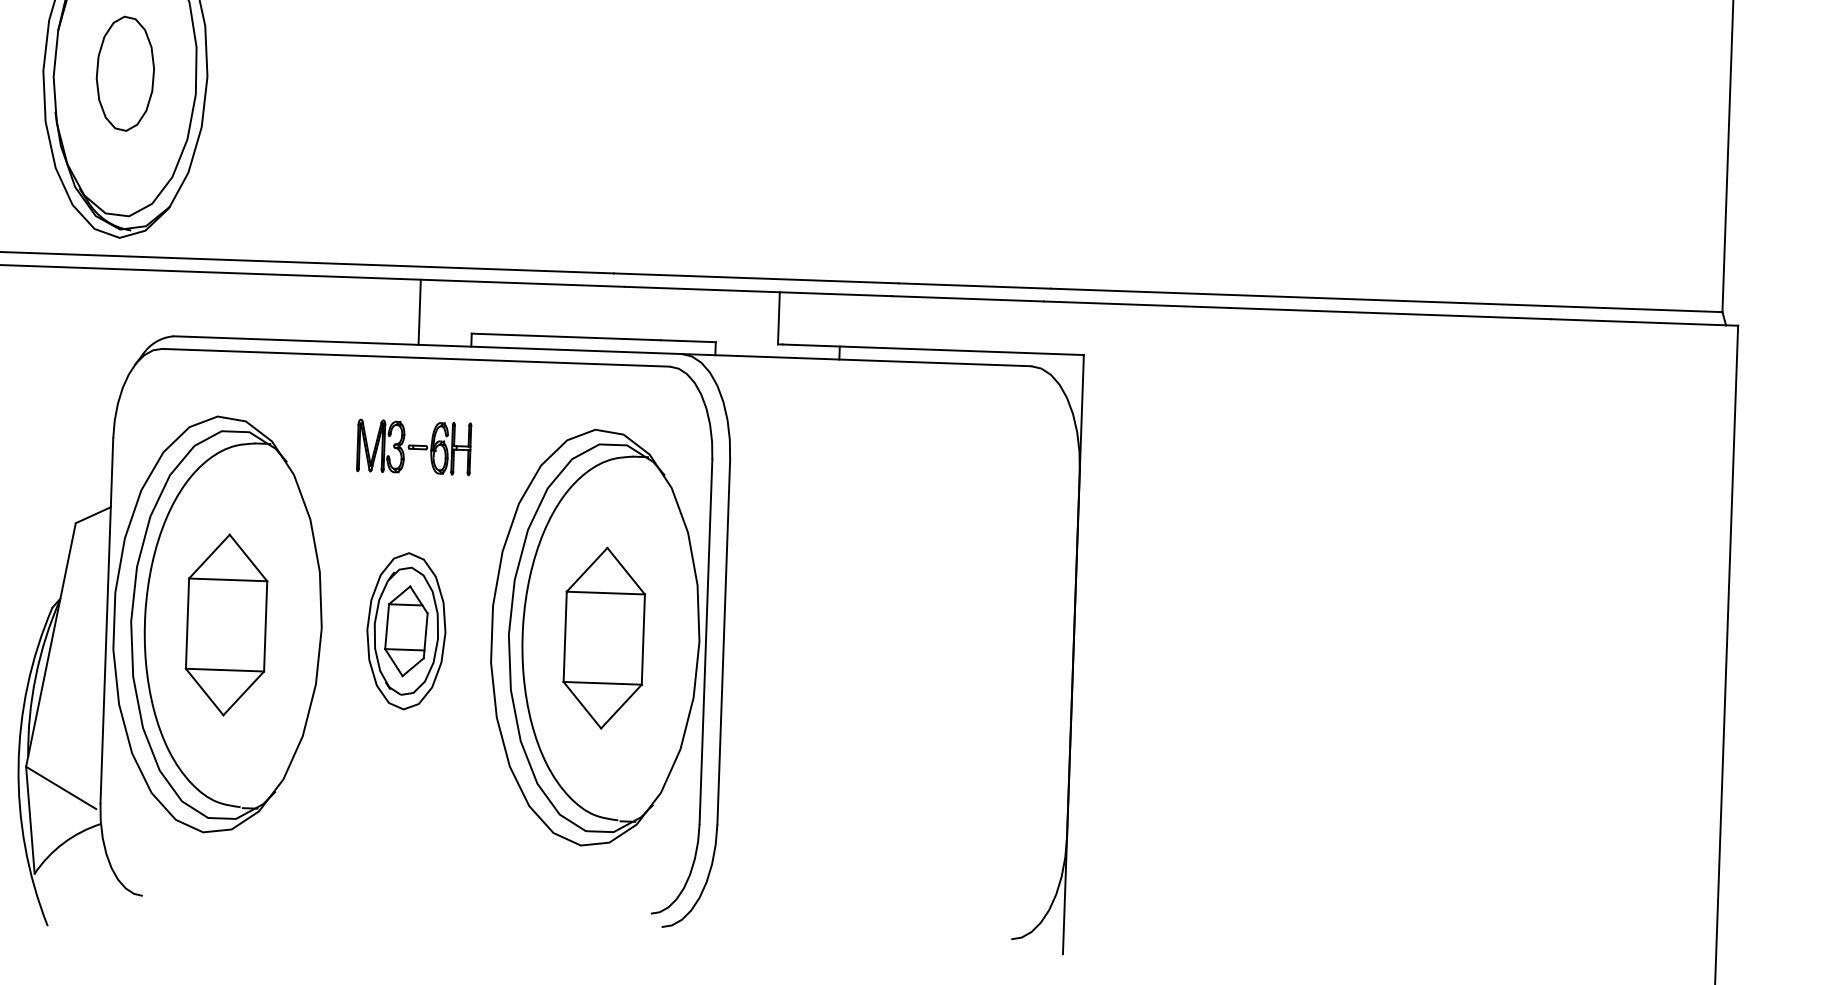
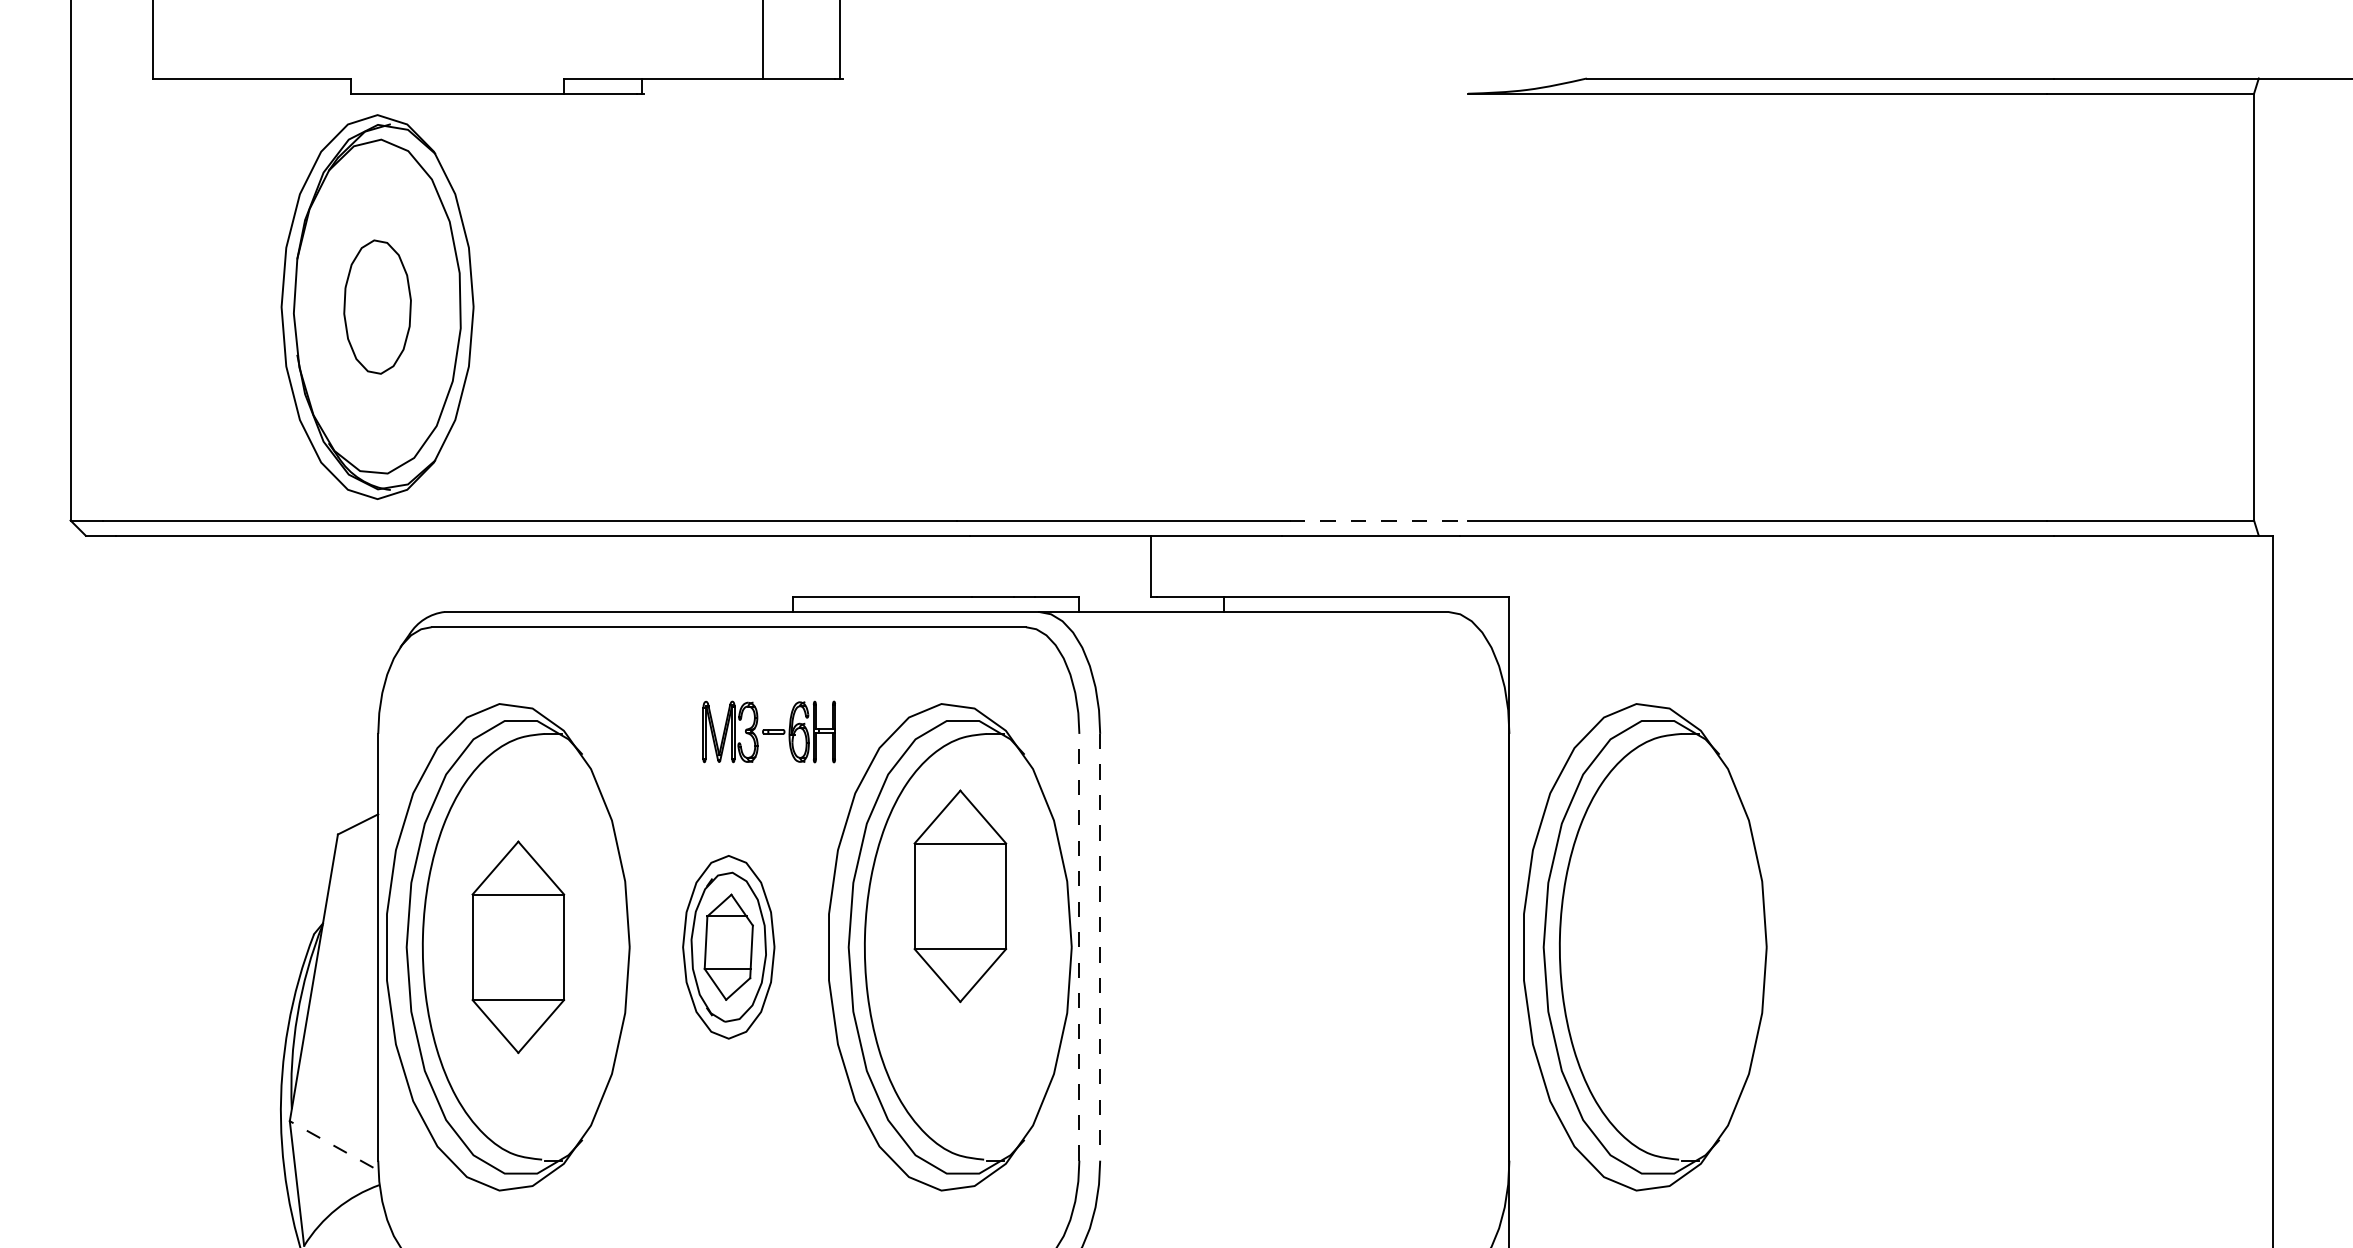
line: (975, 286) -> (1379, 520), solid -> dashed
line: (419, 311) -> (731, 573), removed
part: (413, 446) -> (768, 731), moved
part: (604, 638) -> (960, 896), moved
line: (706, 641) -> (1079, 946), solid -> dashed
line: (724, 642) -> (1100, 947), solid -> dashed
part: (1189, 658) -> (1645, 947), added
line: (61, 787) -> (331, 1144), solid -> dashed

